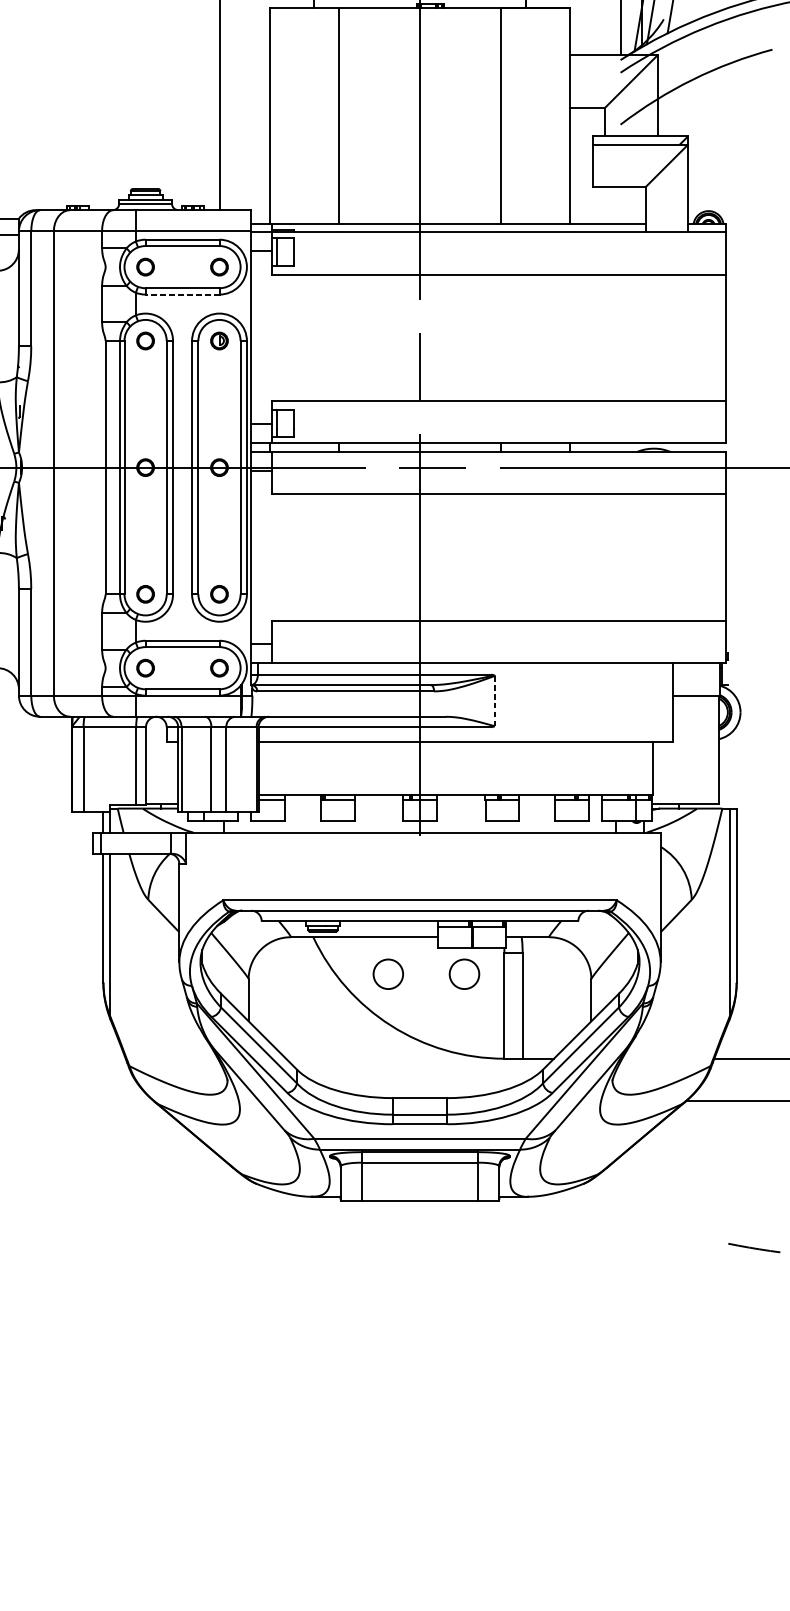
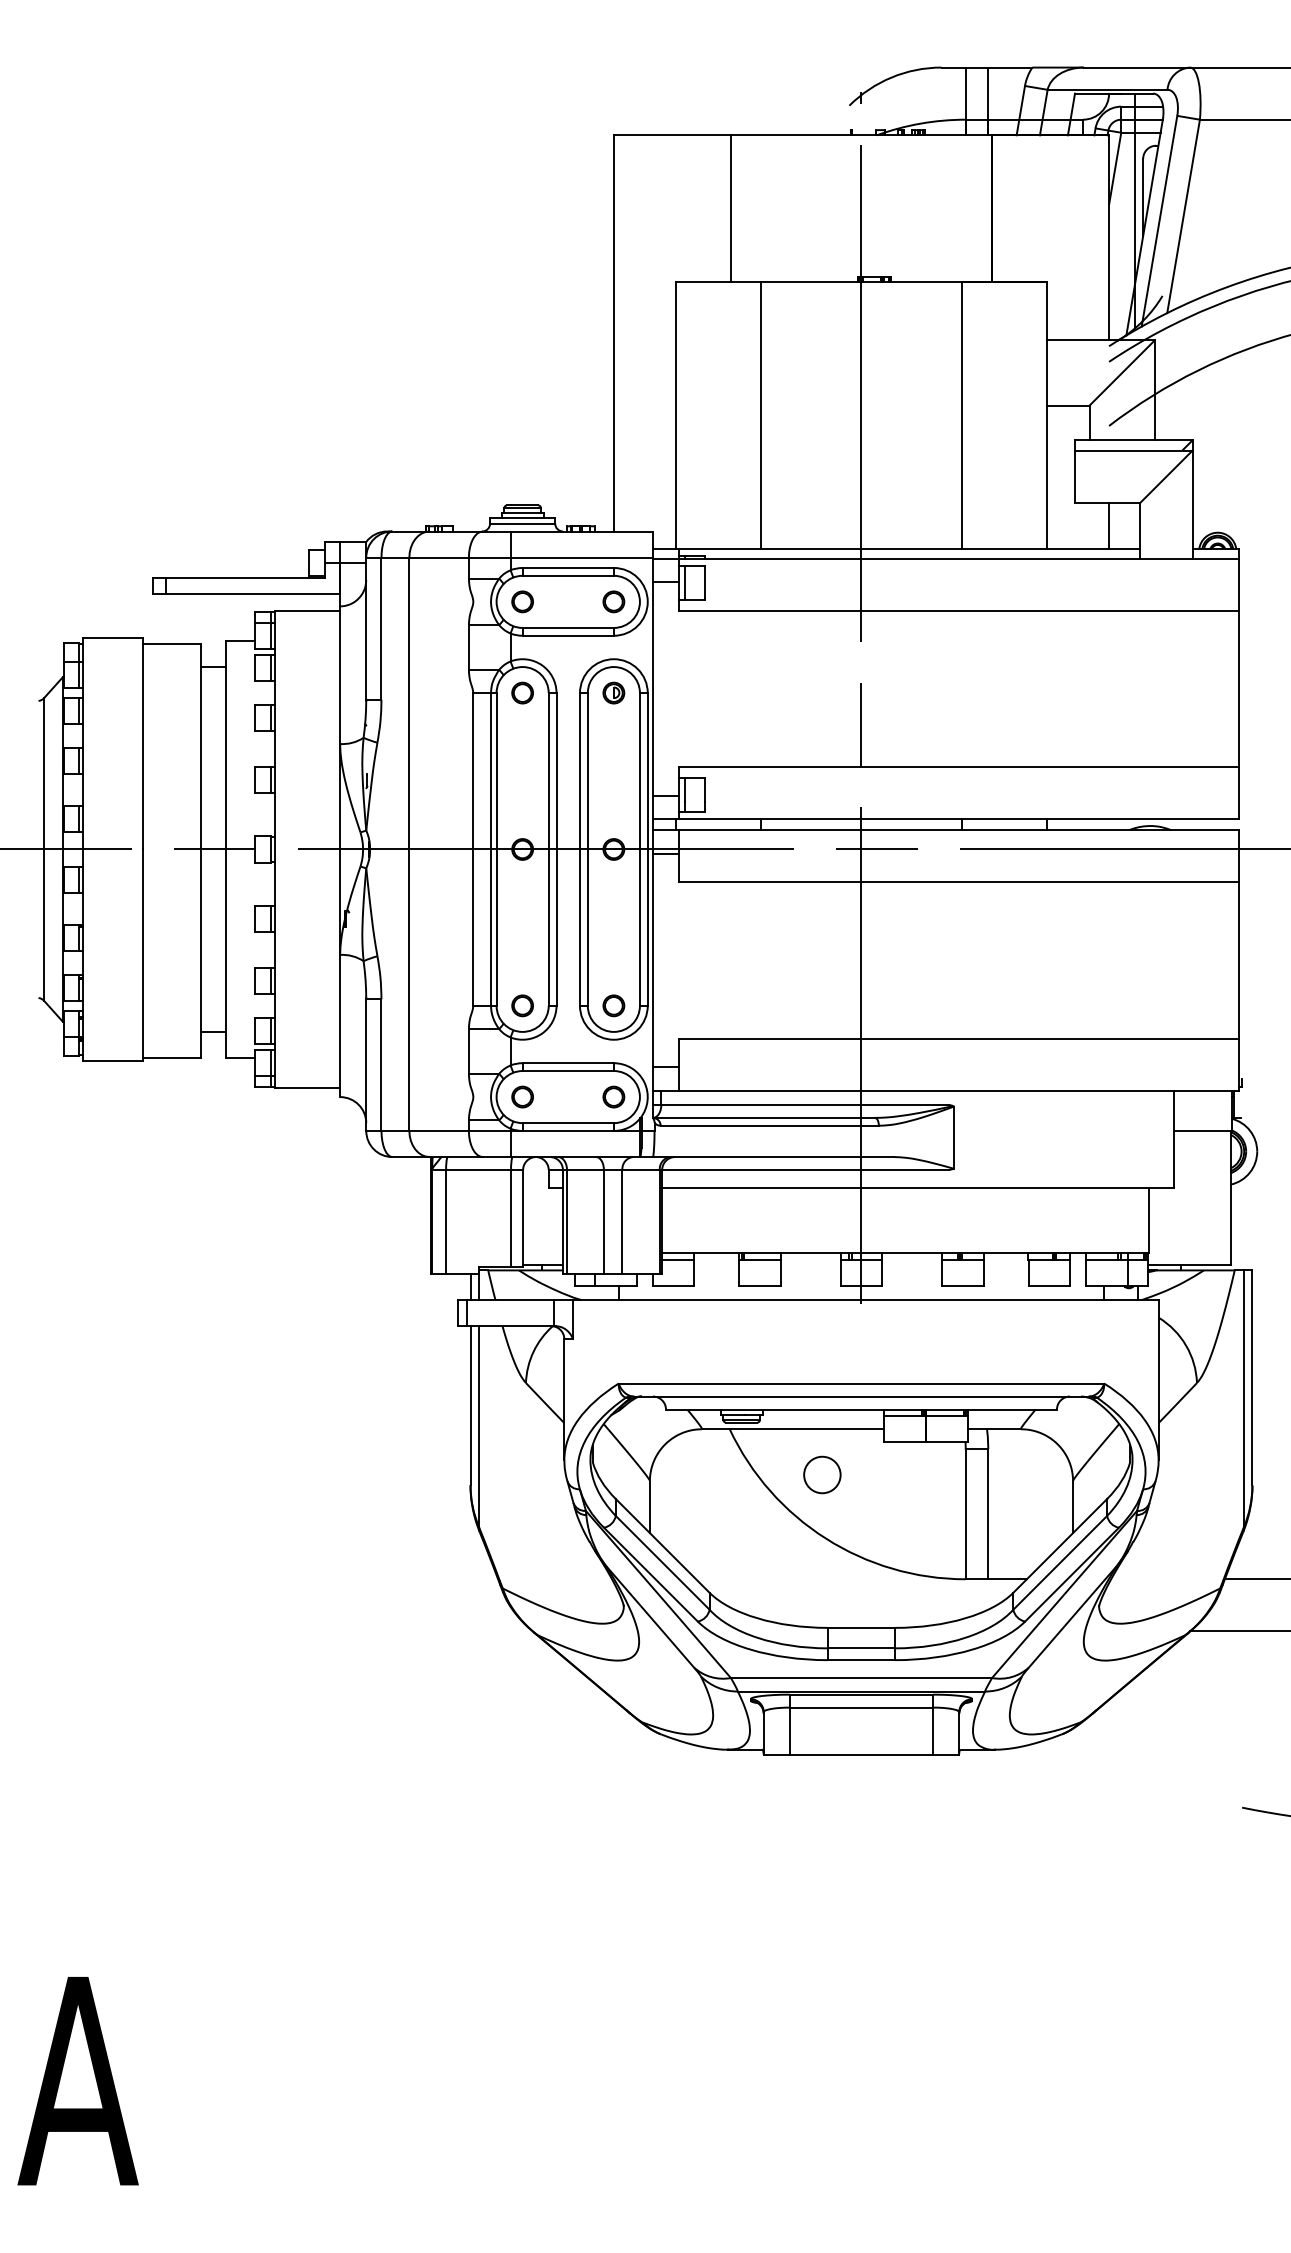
line: (620, 205) -> (1109, 525), added
line: (182, 294) -> (568, 635), dashed -> solid
line: (494, 700) -> (953, 1137), dashed -> solid
circle: (464, 973) -> (916, 1474), removed

